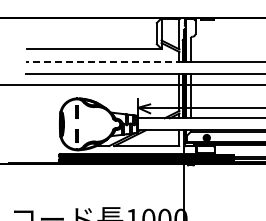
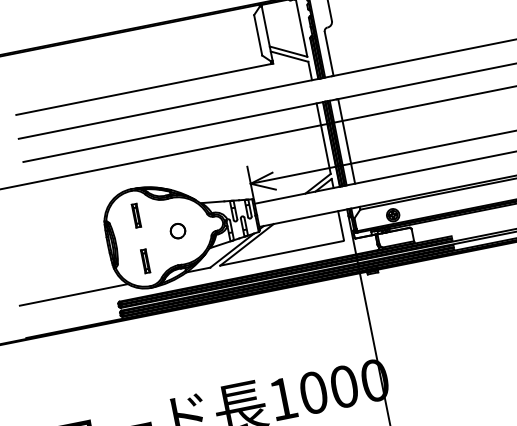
line: (104, 61) -> (169, 108), dashed -> solid
part: (96, 123) -> (177, 229), added
line: (37, 146) -> (73, 295), added

